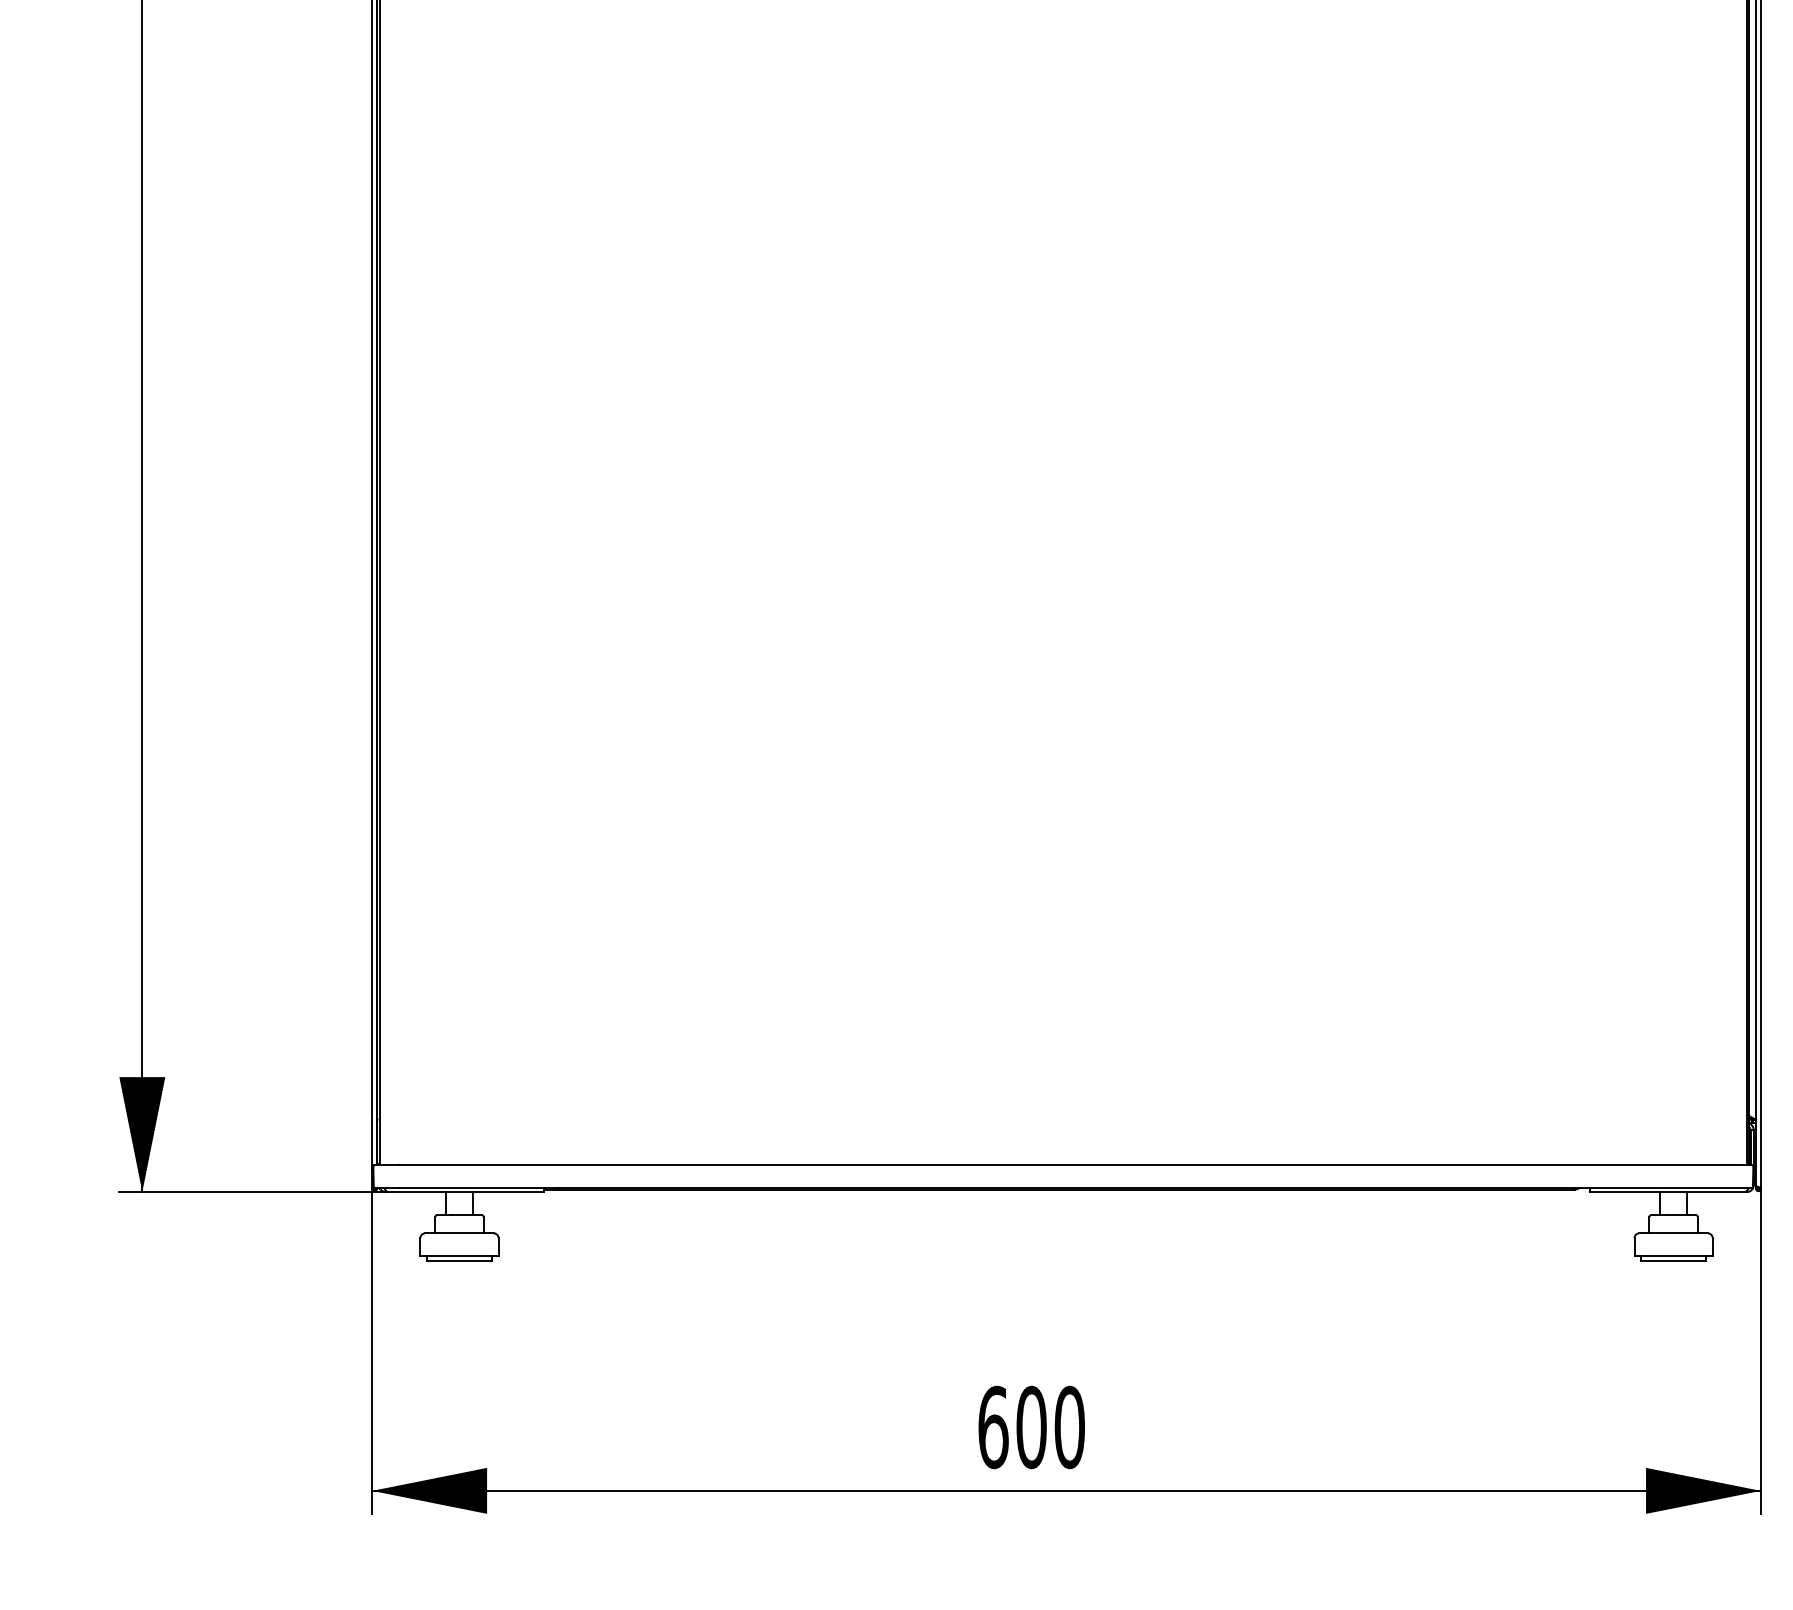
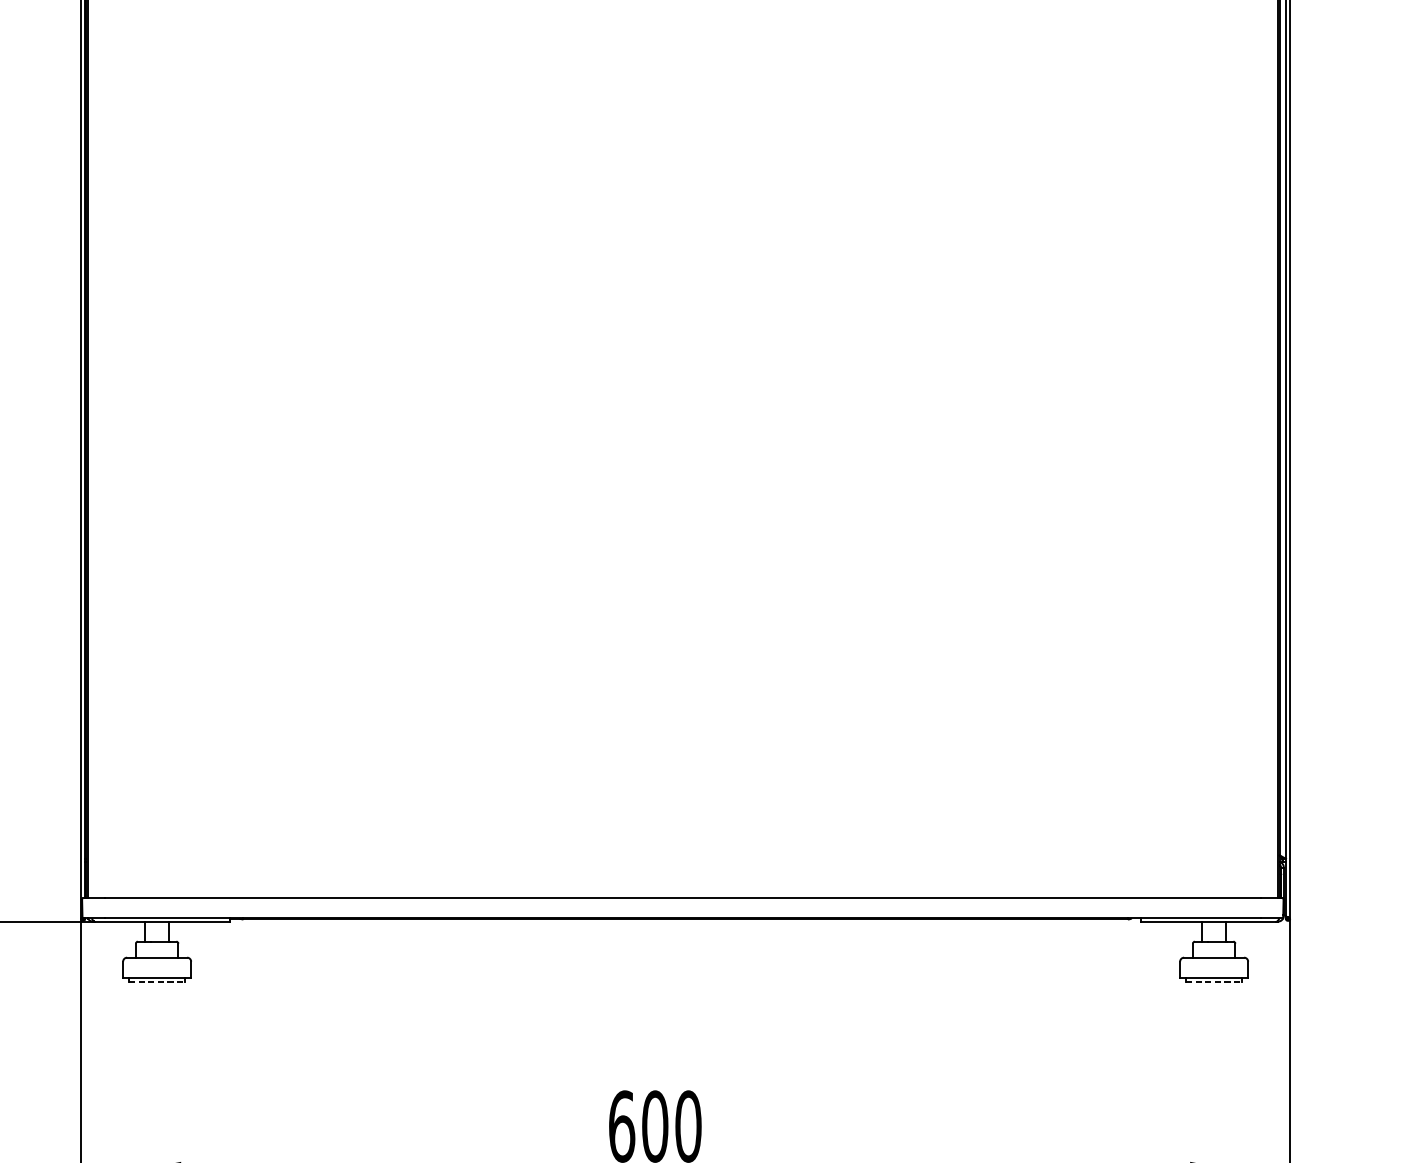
line: (460, 1261) -> (158, 982), solid -> dashed
line: (1674, 1261) -> (1214, 982), solid -> dashed

